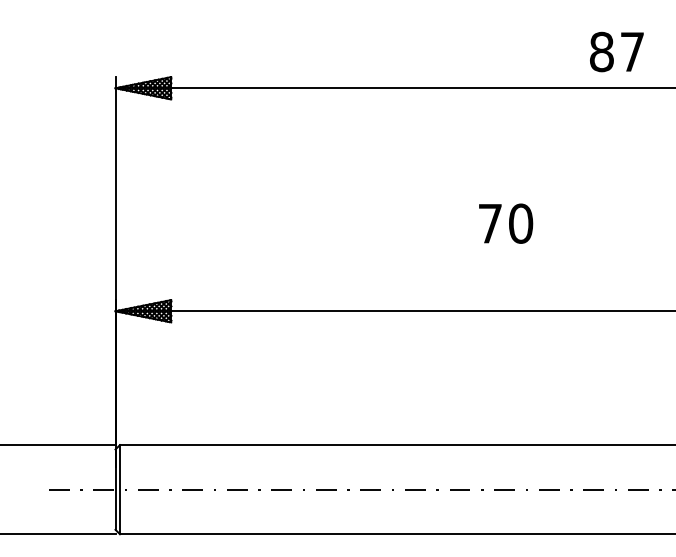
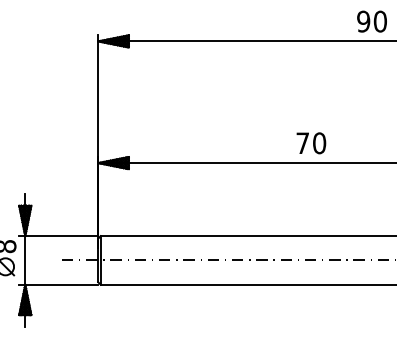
text: (616, 51) -> (371, 21), 87 -> 90
text: (506, 224) -> (311, 143), moved

